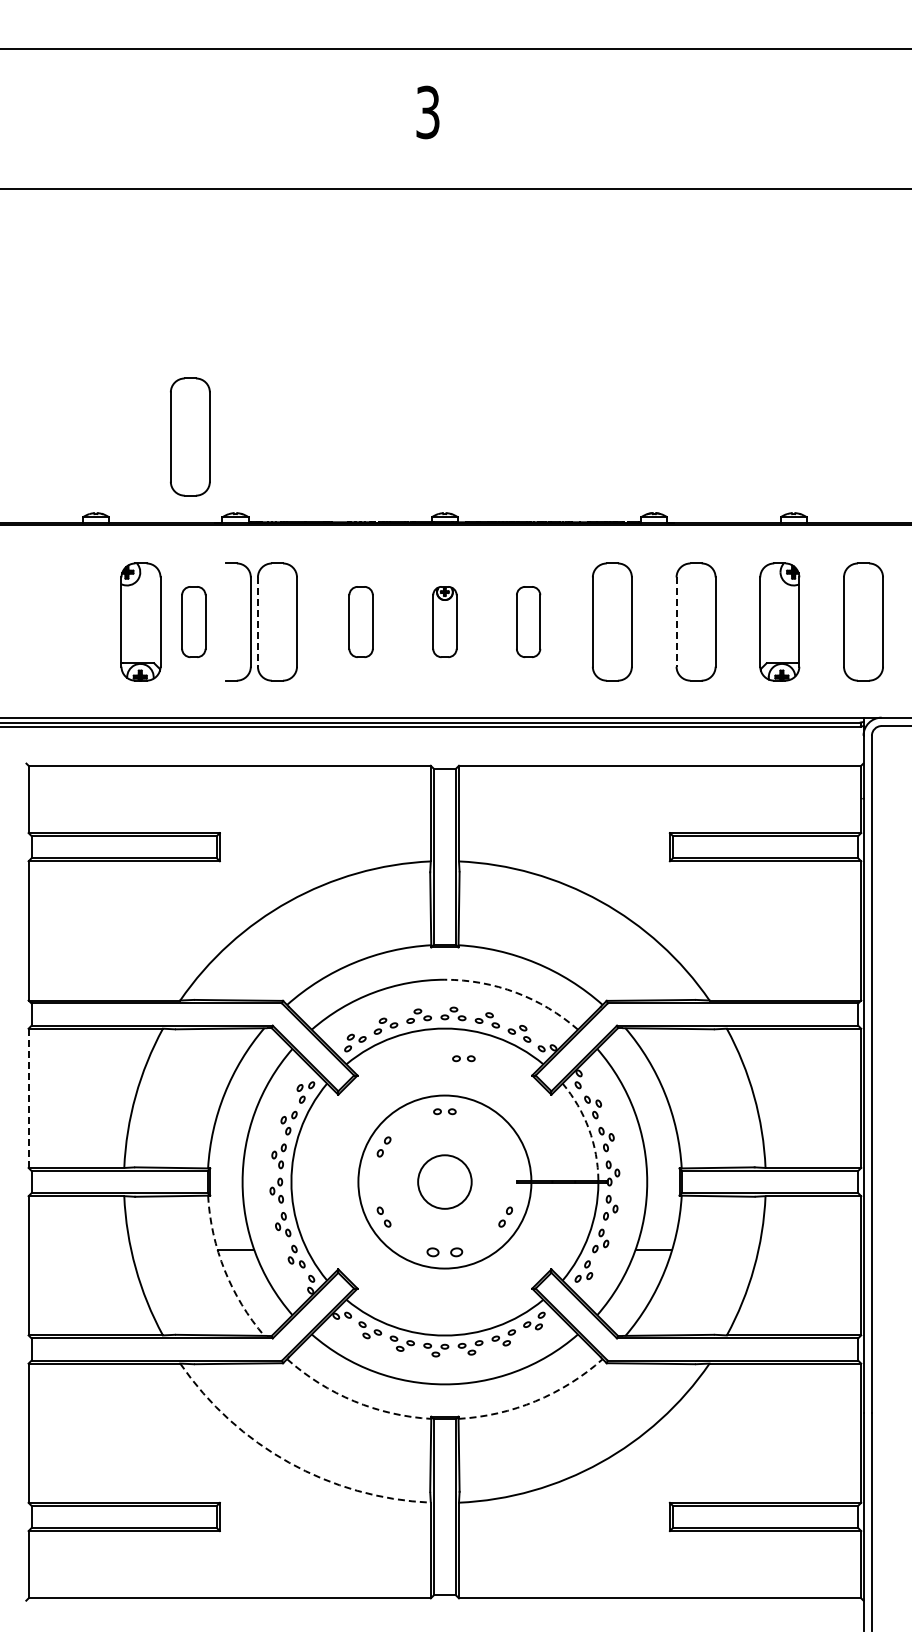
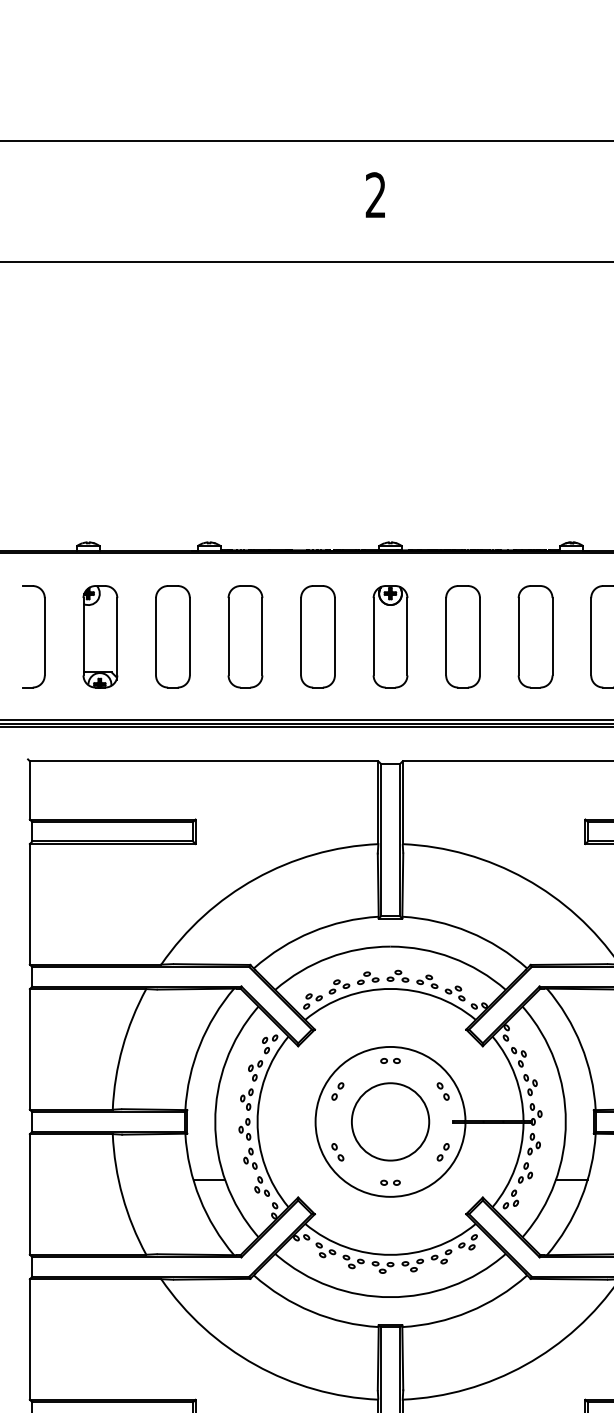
text: (427, 112) -> (375, 195), 3 -> 2
part: (190, 436) -> (170, 476), removed
part: (140, 621) -> (99, 636), moved
part: (193, 621) -> (172, 636), size x1.67
part: (250, 621) -> (44, 636), moved
part: (360, 621) -> (317, 636), size x1.67
part: (444, 621) -> (390, 636), size x1.67
part: (528, 621) -> (462, 636), size x1.67
line: (257, 622) -> (228, 637), dashed -> solid
line: (676, 622) -> (591, 637), dashed -> solid
arc: (516, 992) -> (452, 957), dashed -> solid
part: (463, 1058) -> (406, 1014), removed
line: (28, 1098) -> (29, 1049), dashed -> solid
arc: (588, 1129) -> (514, 1076), dashed -> solid
part: (505, 1146) -> (443, 1091), added
circle: (444, 1181) -> (390, 1121), size x1.67
part: (444, 1252) -> (390, 1182), size x0.62
arc: (224, 1270) -> (199, 1198), dashed -> solid
arc: (354, 1401) -> (312, 1312), dashed -> solid
arc: (535, 1401) -> (469, 1312), dashed -> solid
arc: (289, 1462) -> (255, 1364), dashed -> solid

